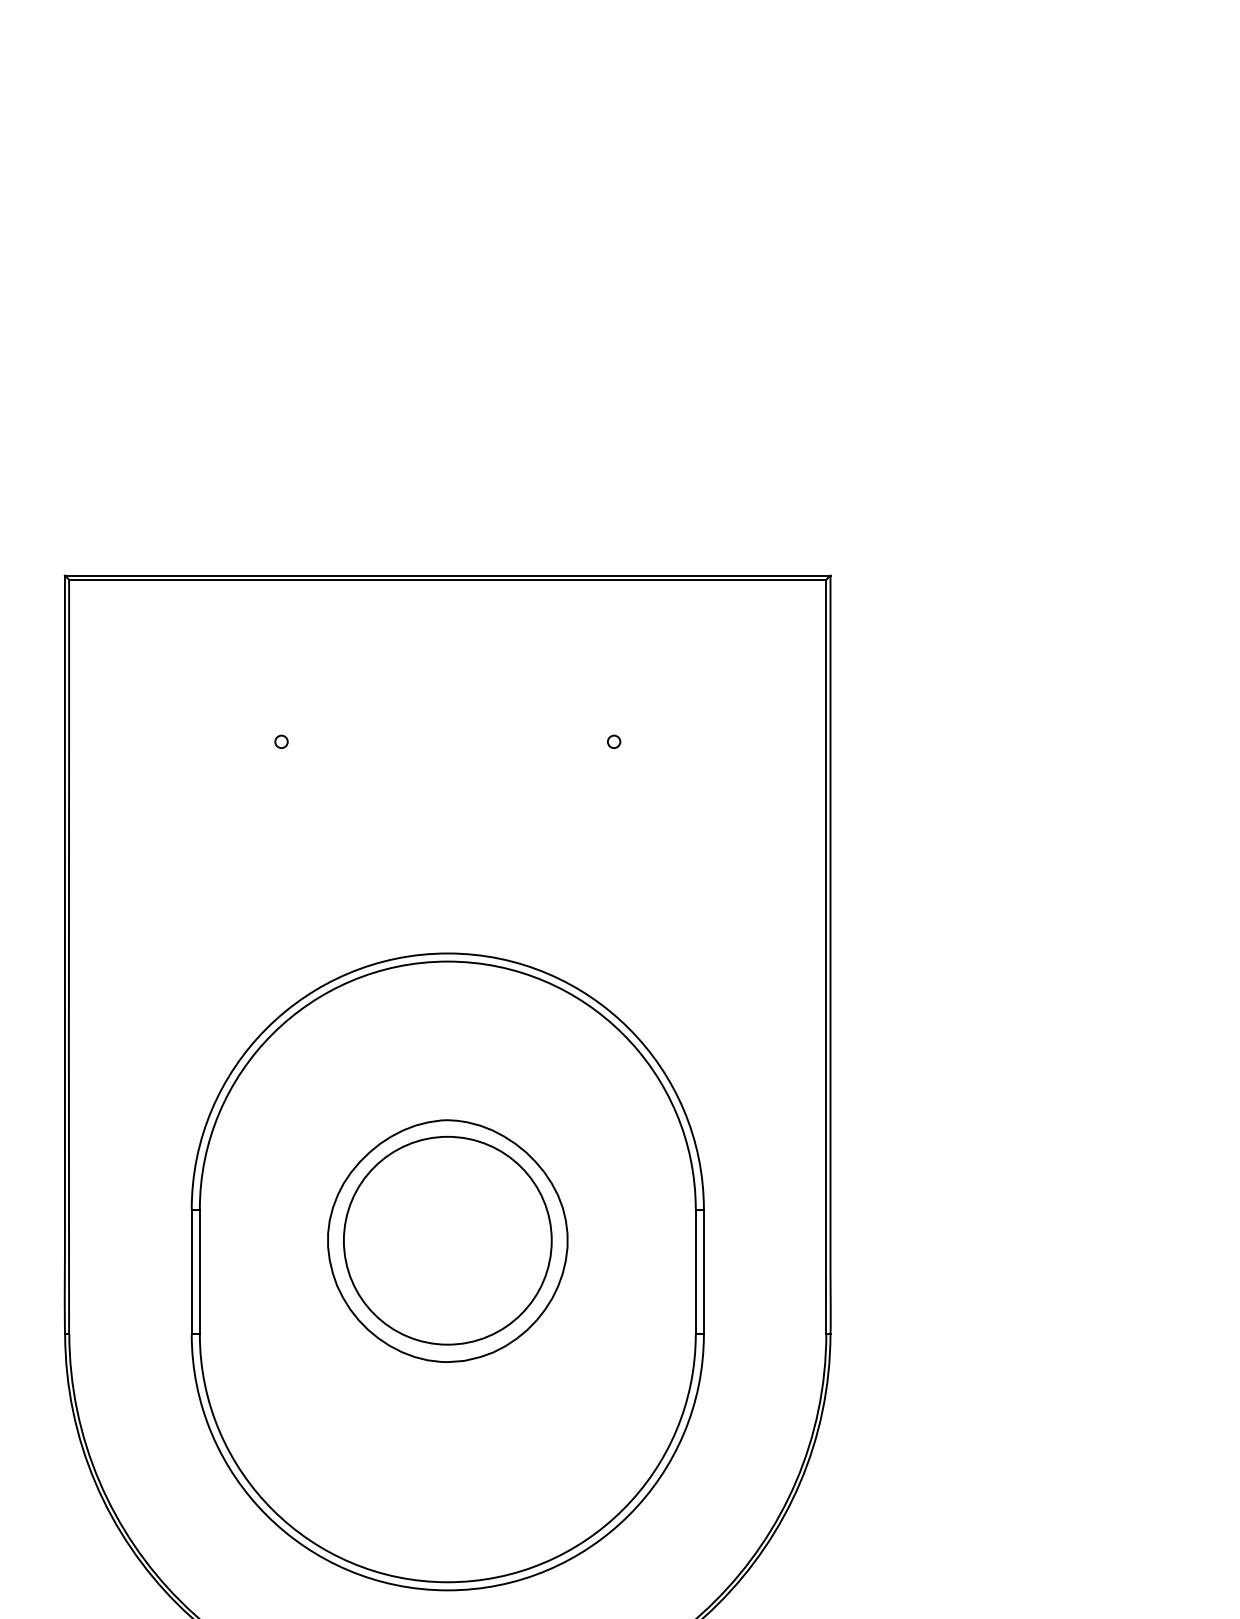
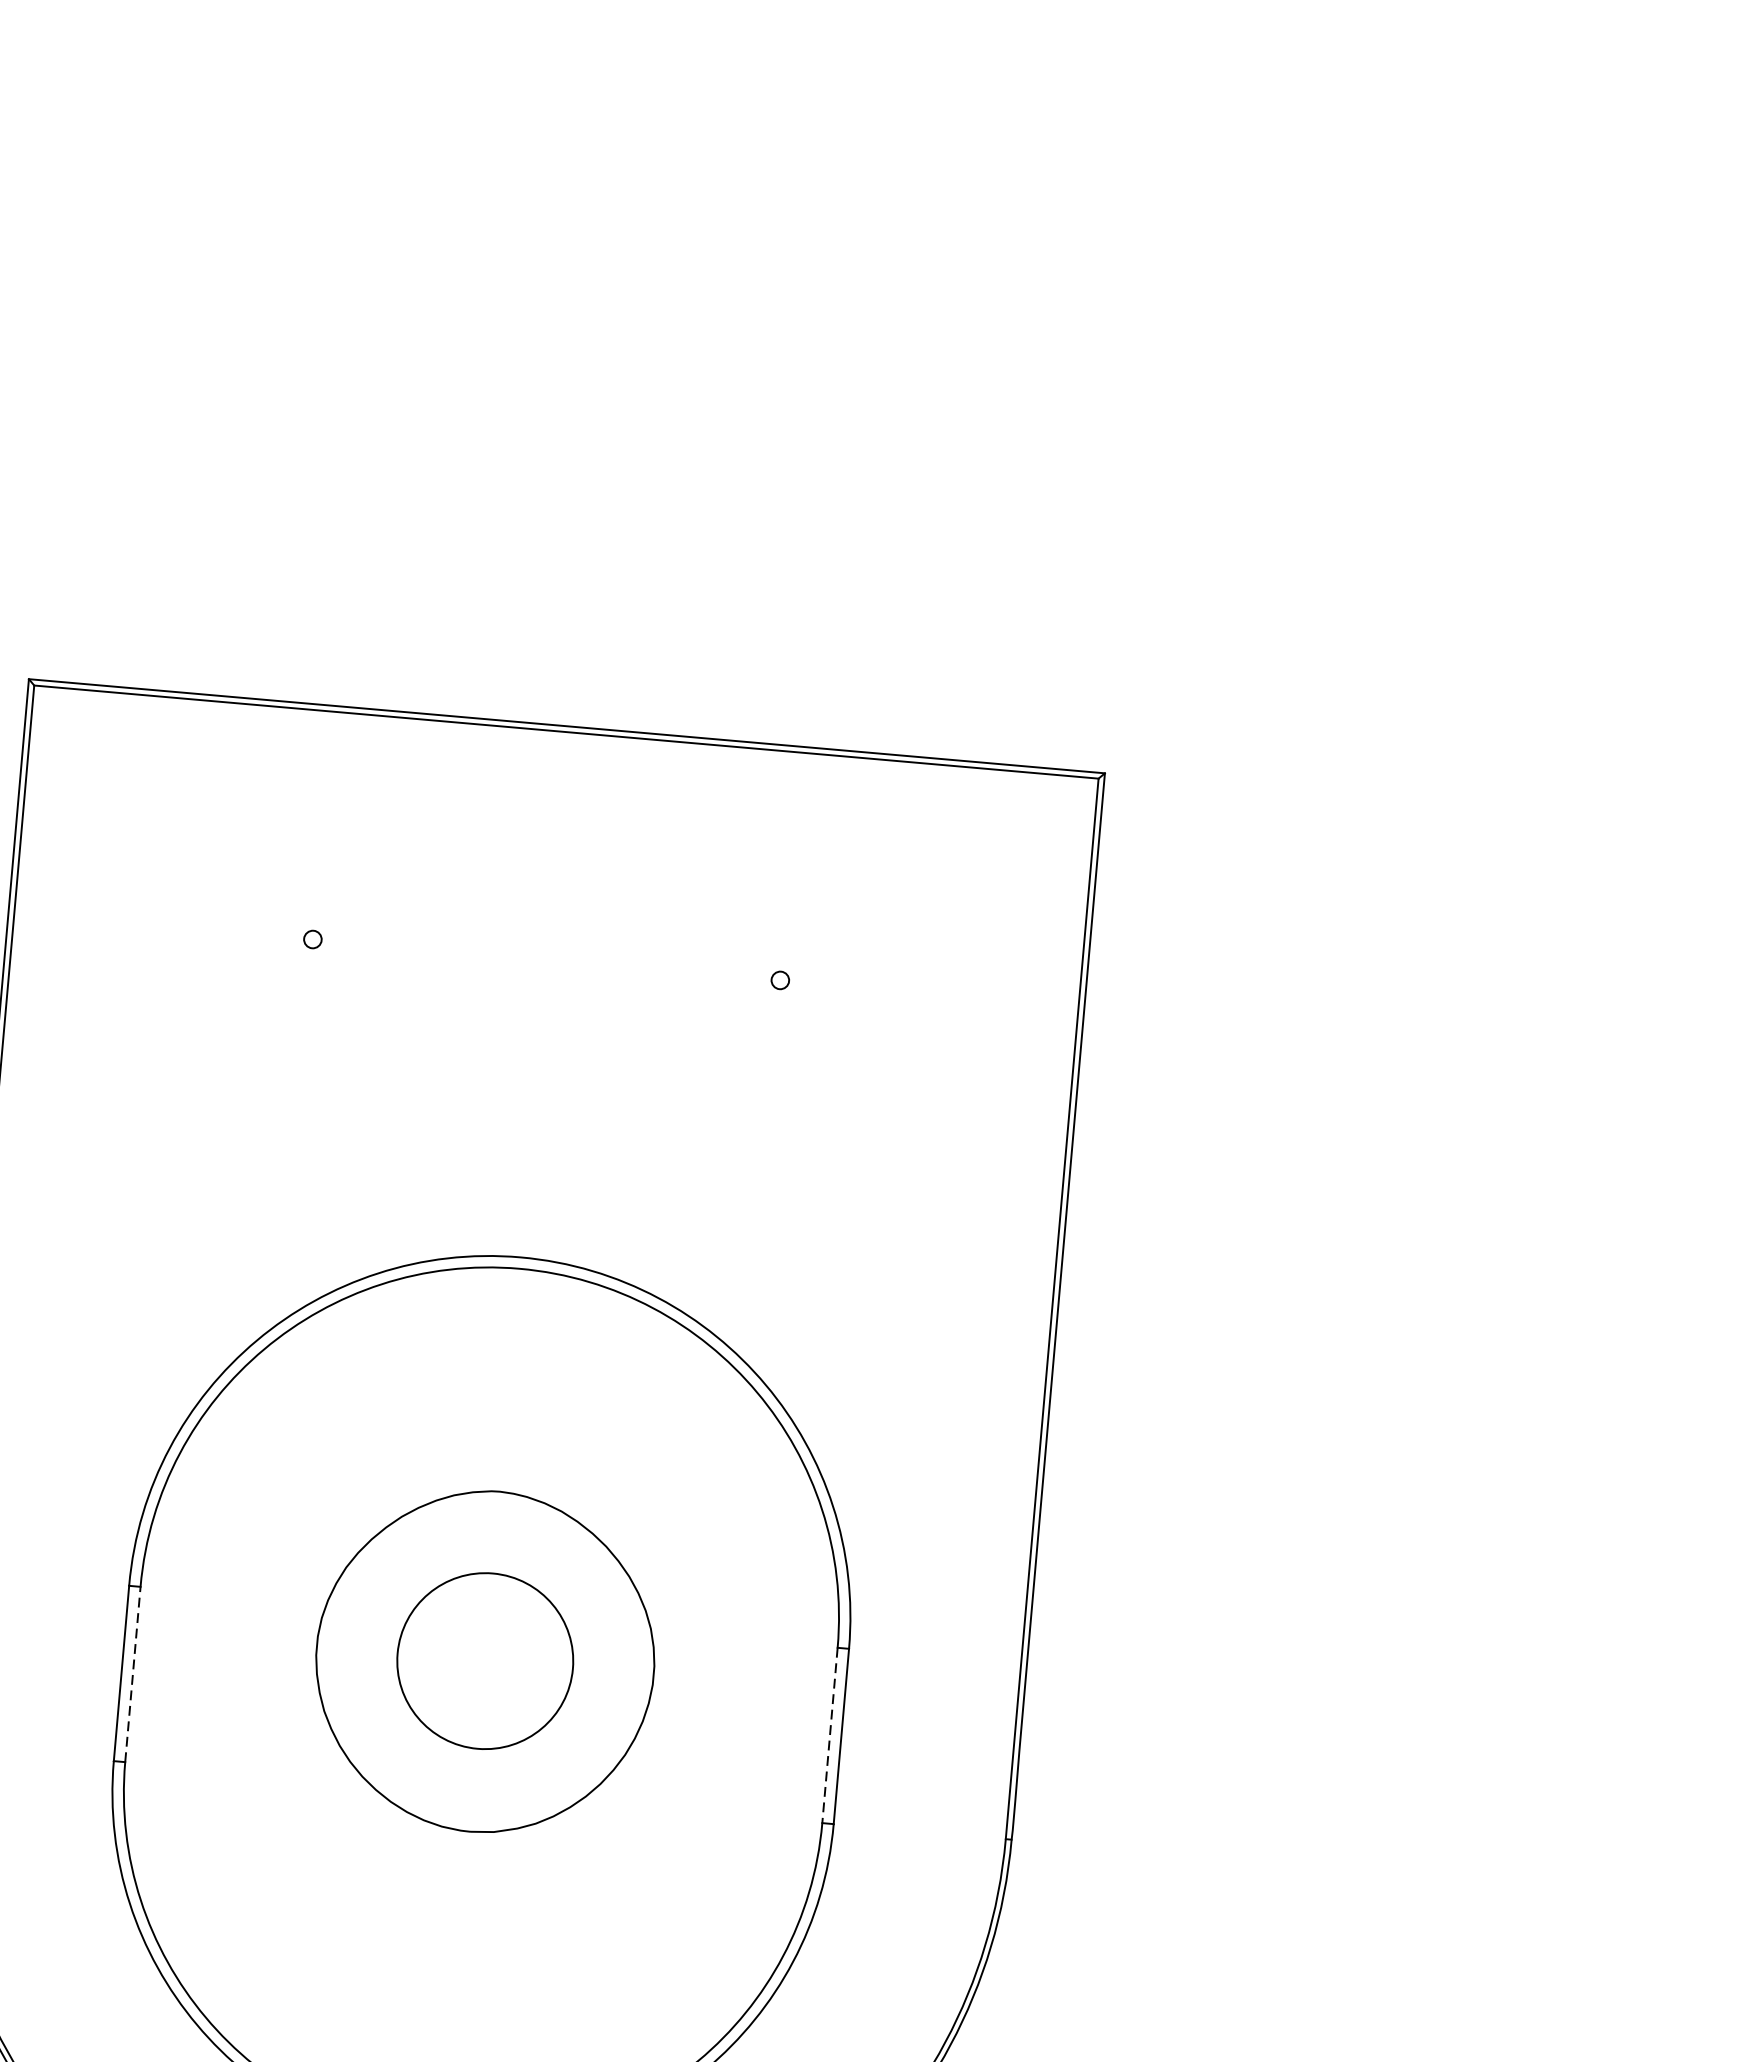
circle: (447, 1240) -> (484, 1660), size x0.6
line: (199, 1271) -> (132, 1673), solid -> dashed
line: (695, 1272) -> (829, 1736), solid -> dashed

